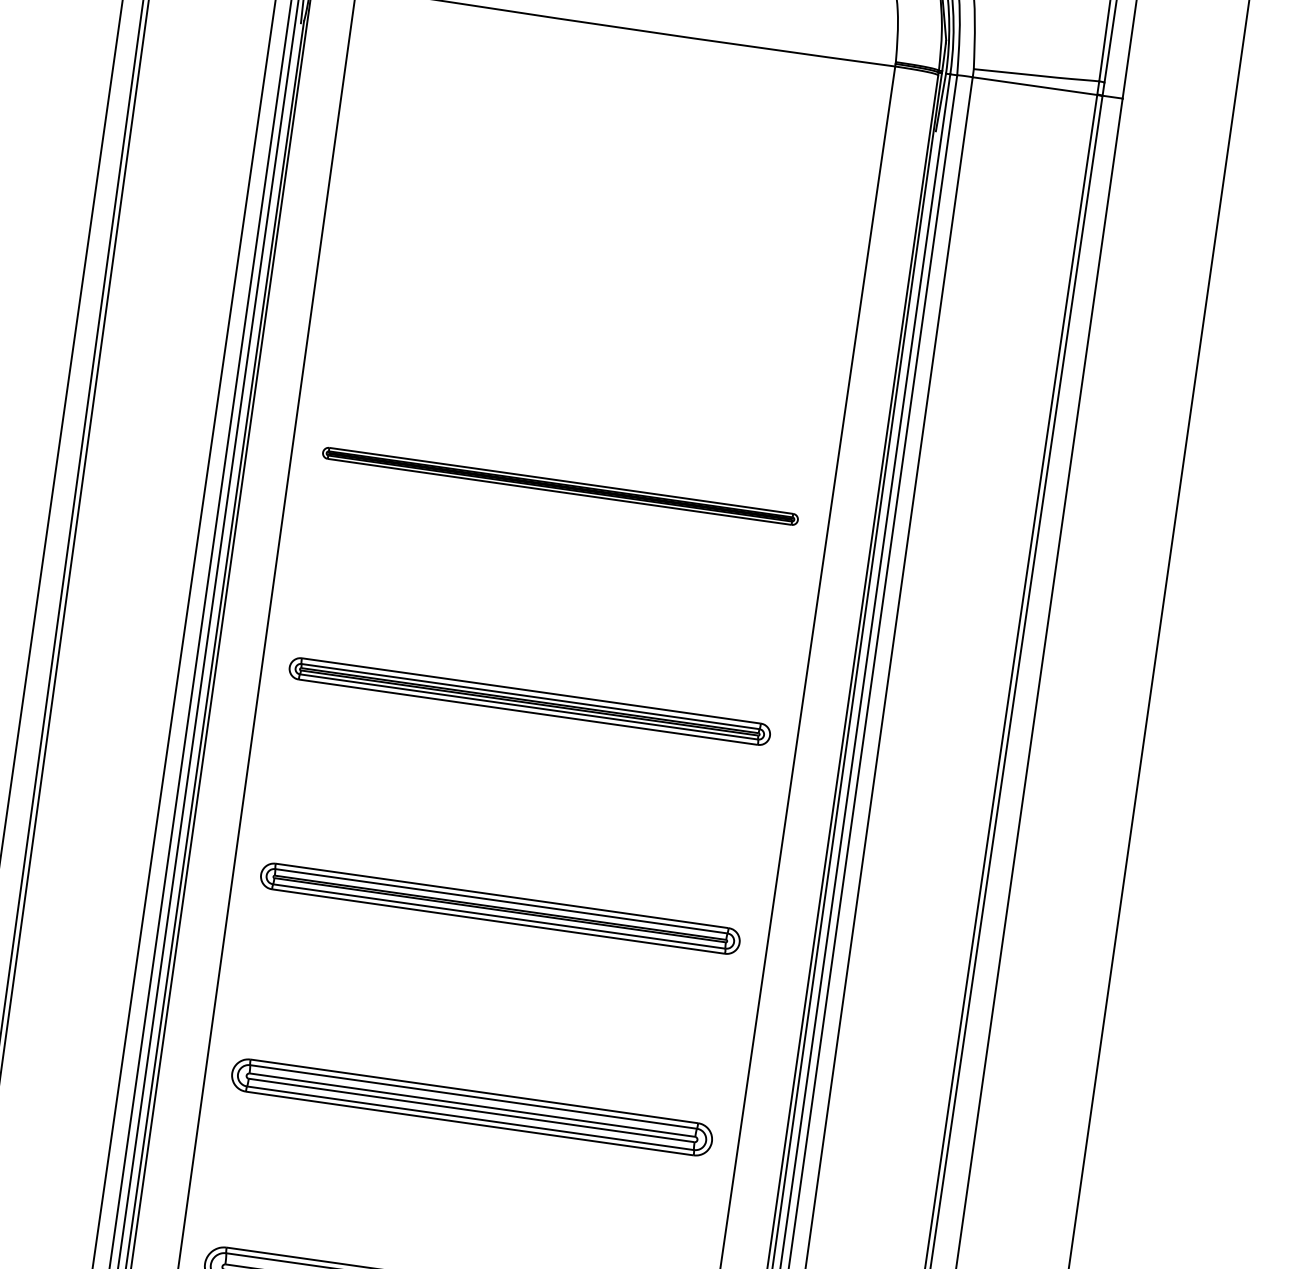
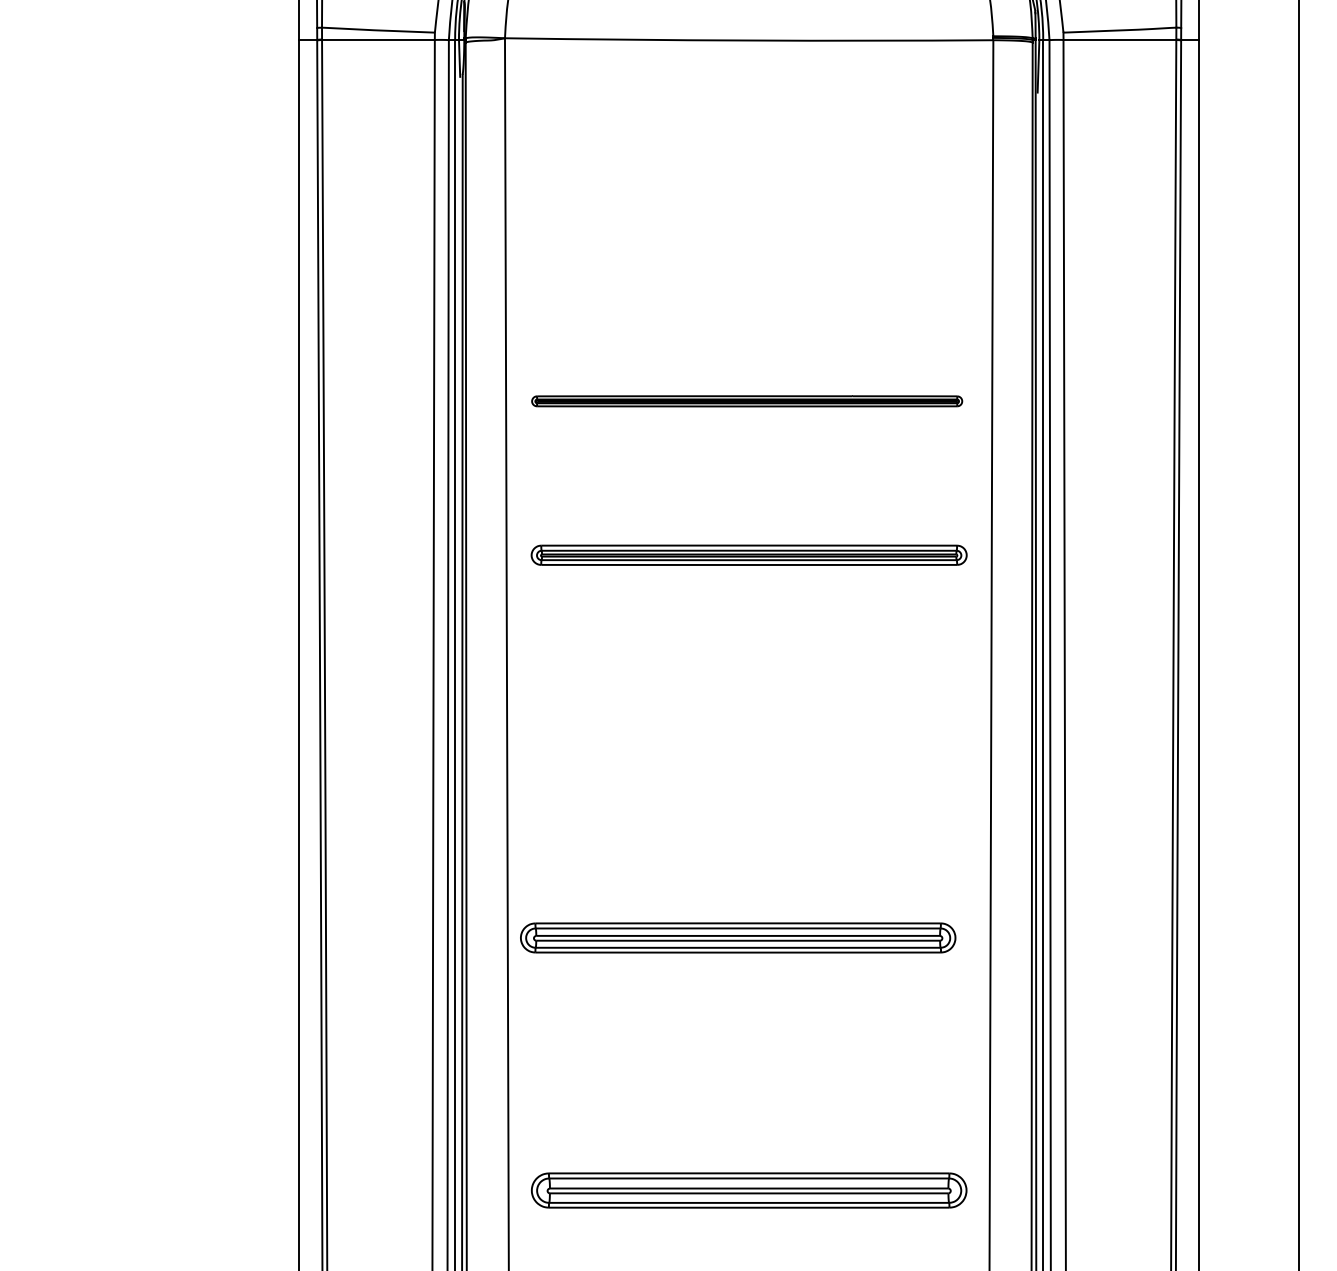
part: (560, 486) -> (747, 401), moved
part: (529, 700) -> (748, 554), moved
part: (499, 908) -> (748, 837), removed
part: (472, 1106) -> (738, 937), moved

